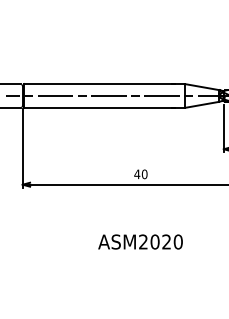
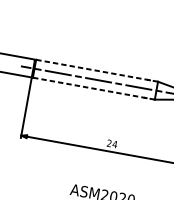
line: (104, 84) -> (96, 70), solid -> dashed
line: (104, 107) -> (93, 88), solid -> dashed
text: (140, 174) -> (111, 143), 40 -> 24

